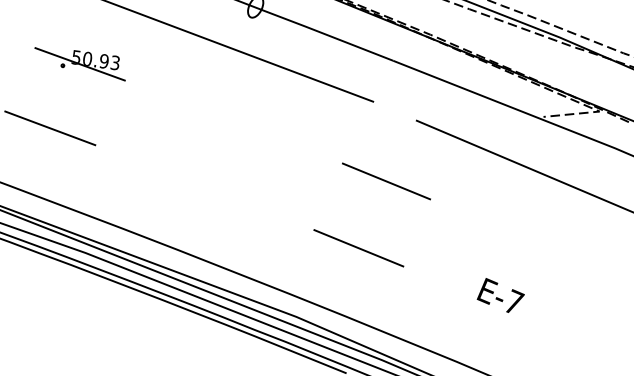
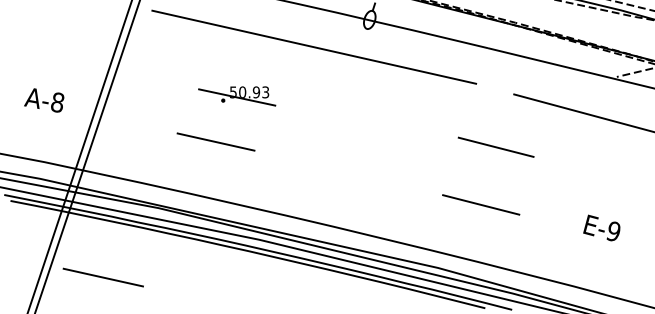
part: (80, 63) -> (237, 96), moved
text: (513, 301) -> (613, 230), E-7 -> E-9

